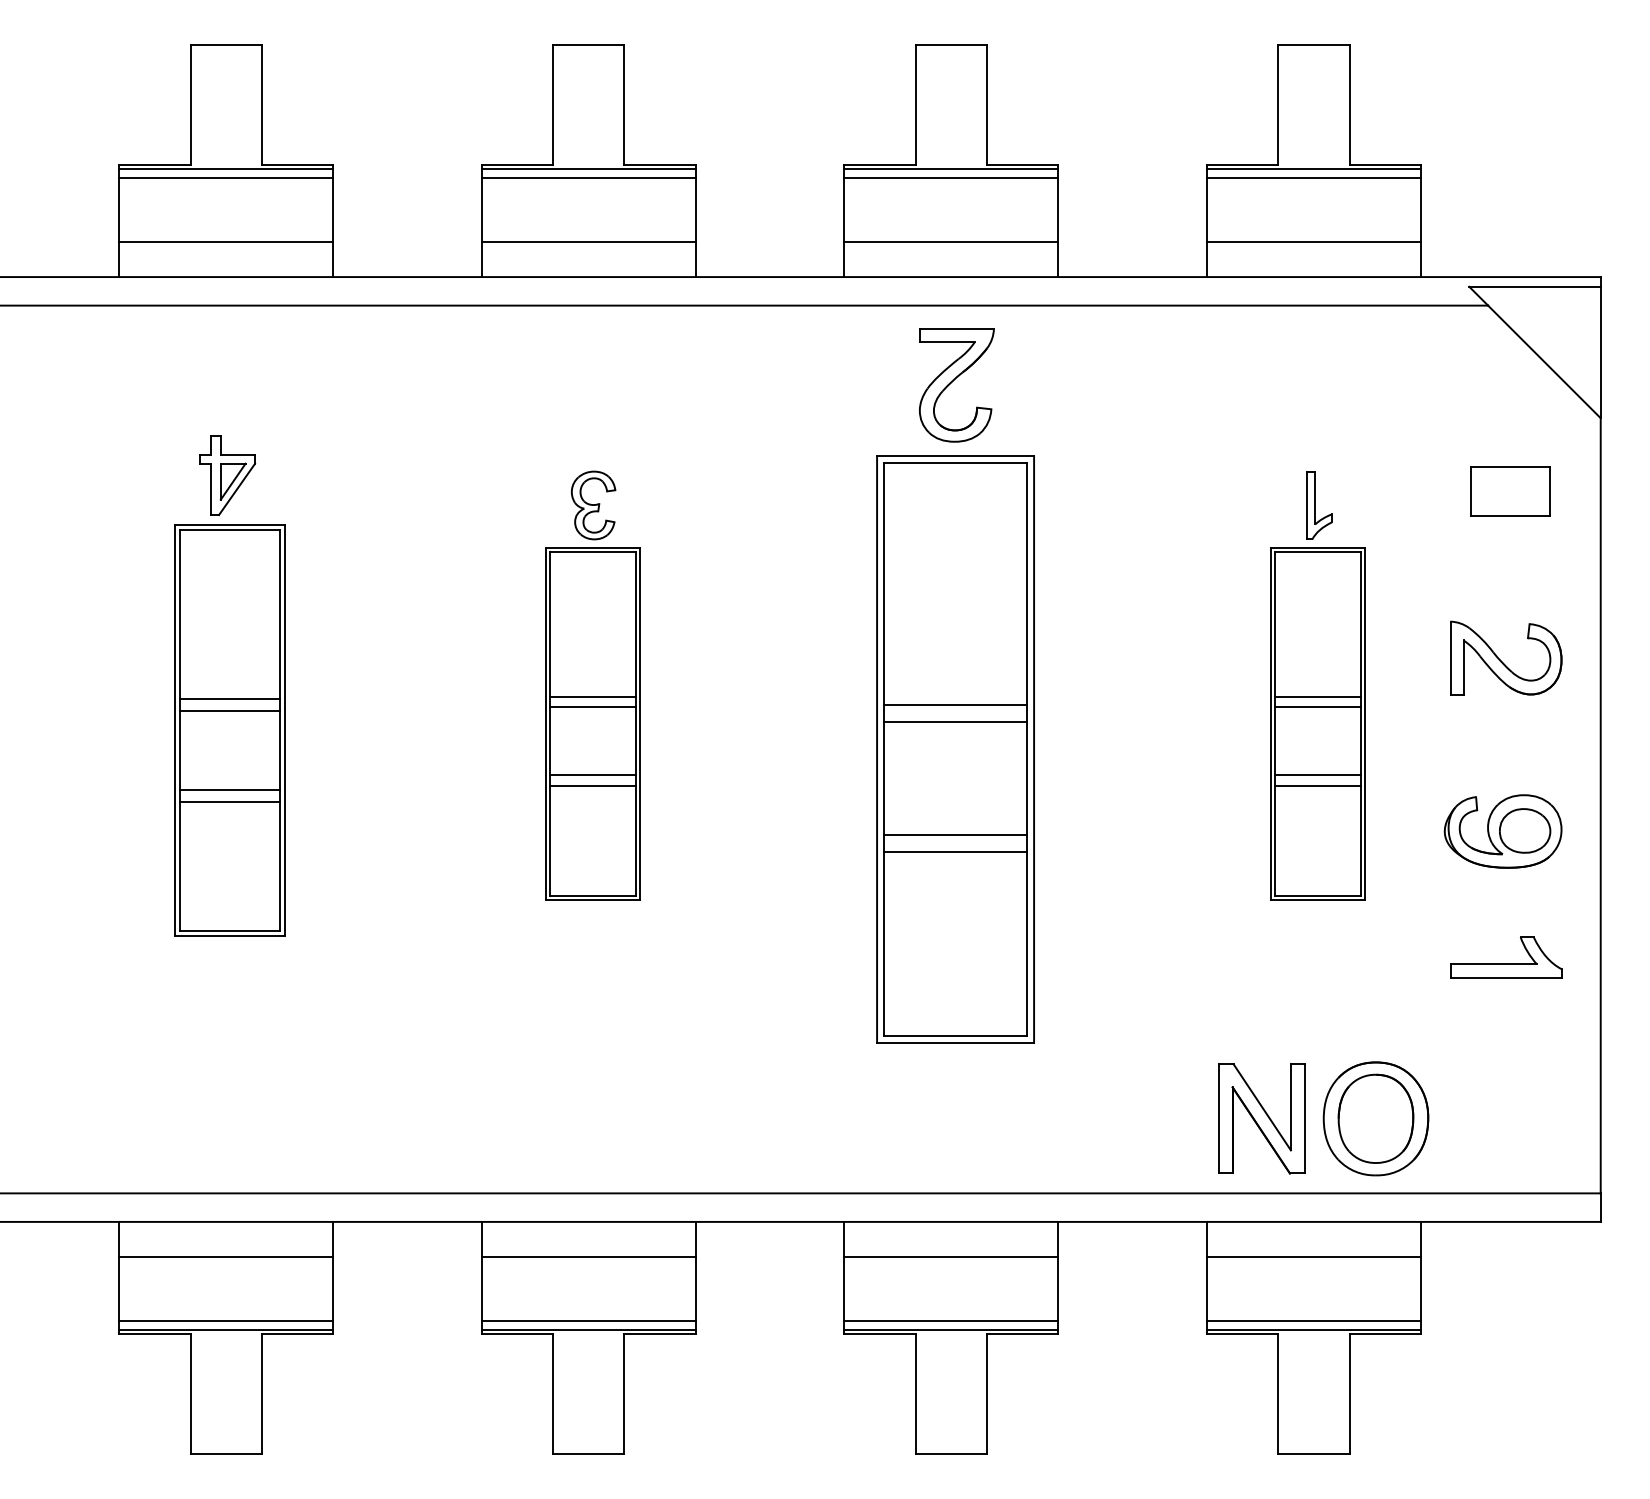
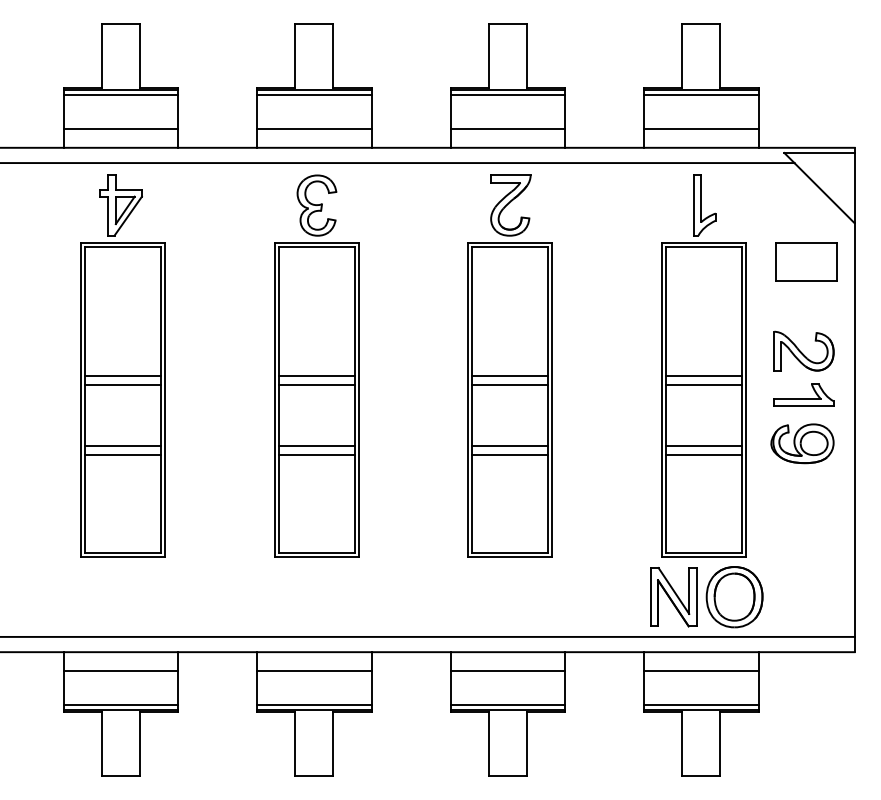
part: (1510, 490) -> (806, 261), size x1.43
part: (229, 684) -> (122, 365), size x1.43
part: (592, 684) -> (316, 365), size x1.67
part: (1317, 684) -> (703, 365), size x1.67
part: (1505, 956) -> (803, 394), moved

